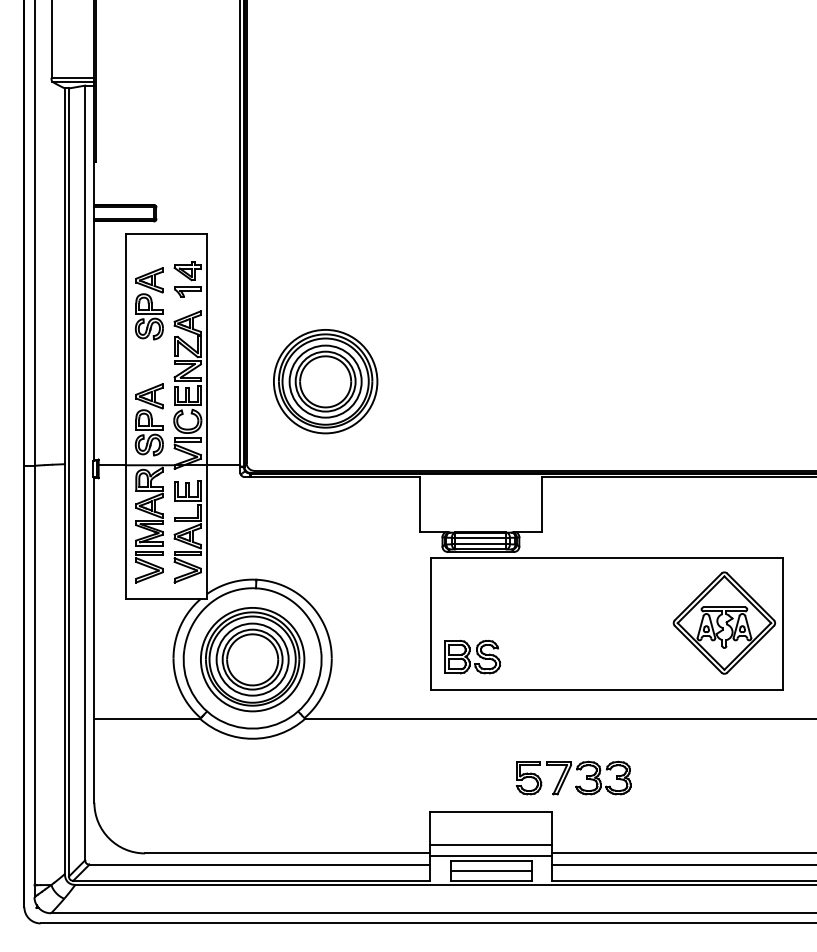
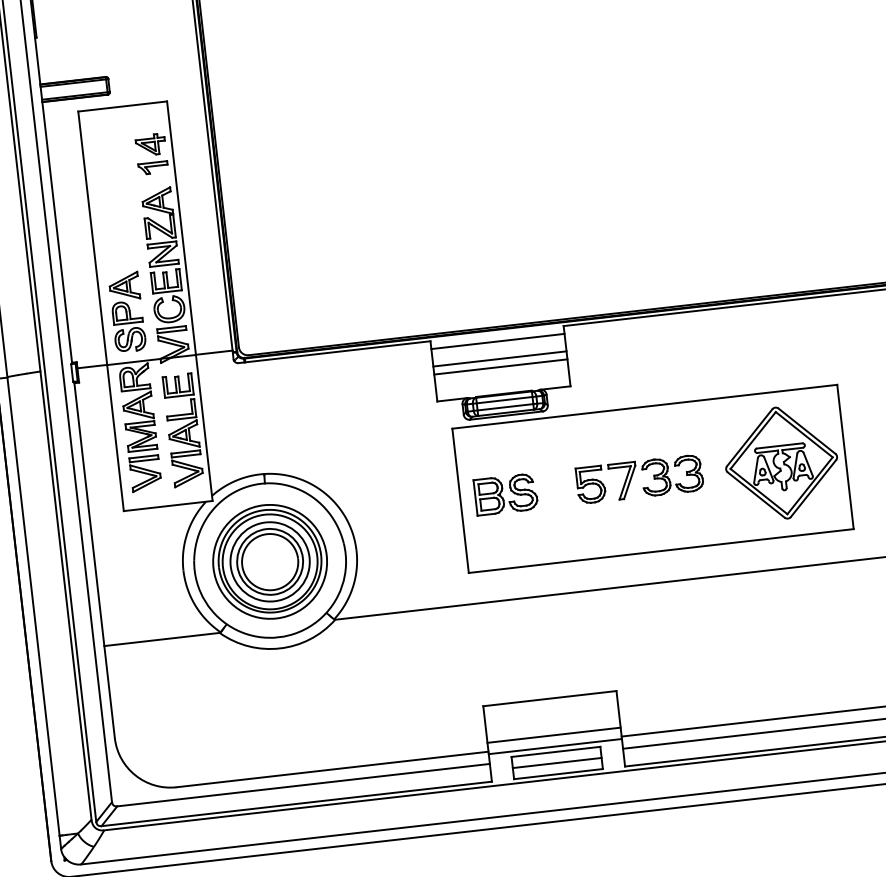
part: (148, 303) -> (111, 185), removed
part: (325, 381) -> (315, 248), removed
line: (480, 484) -> (497, 341), added
line: (480, 500) -> (499, 359), added
line: (480, 507) -> (500, 367), added
part: (472, 656) -> (505, 493), moved
part: (567, 775) -> (632, 477), moved

